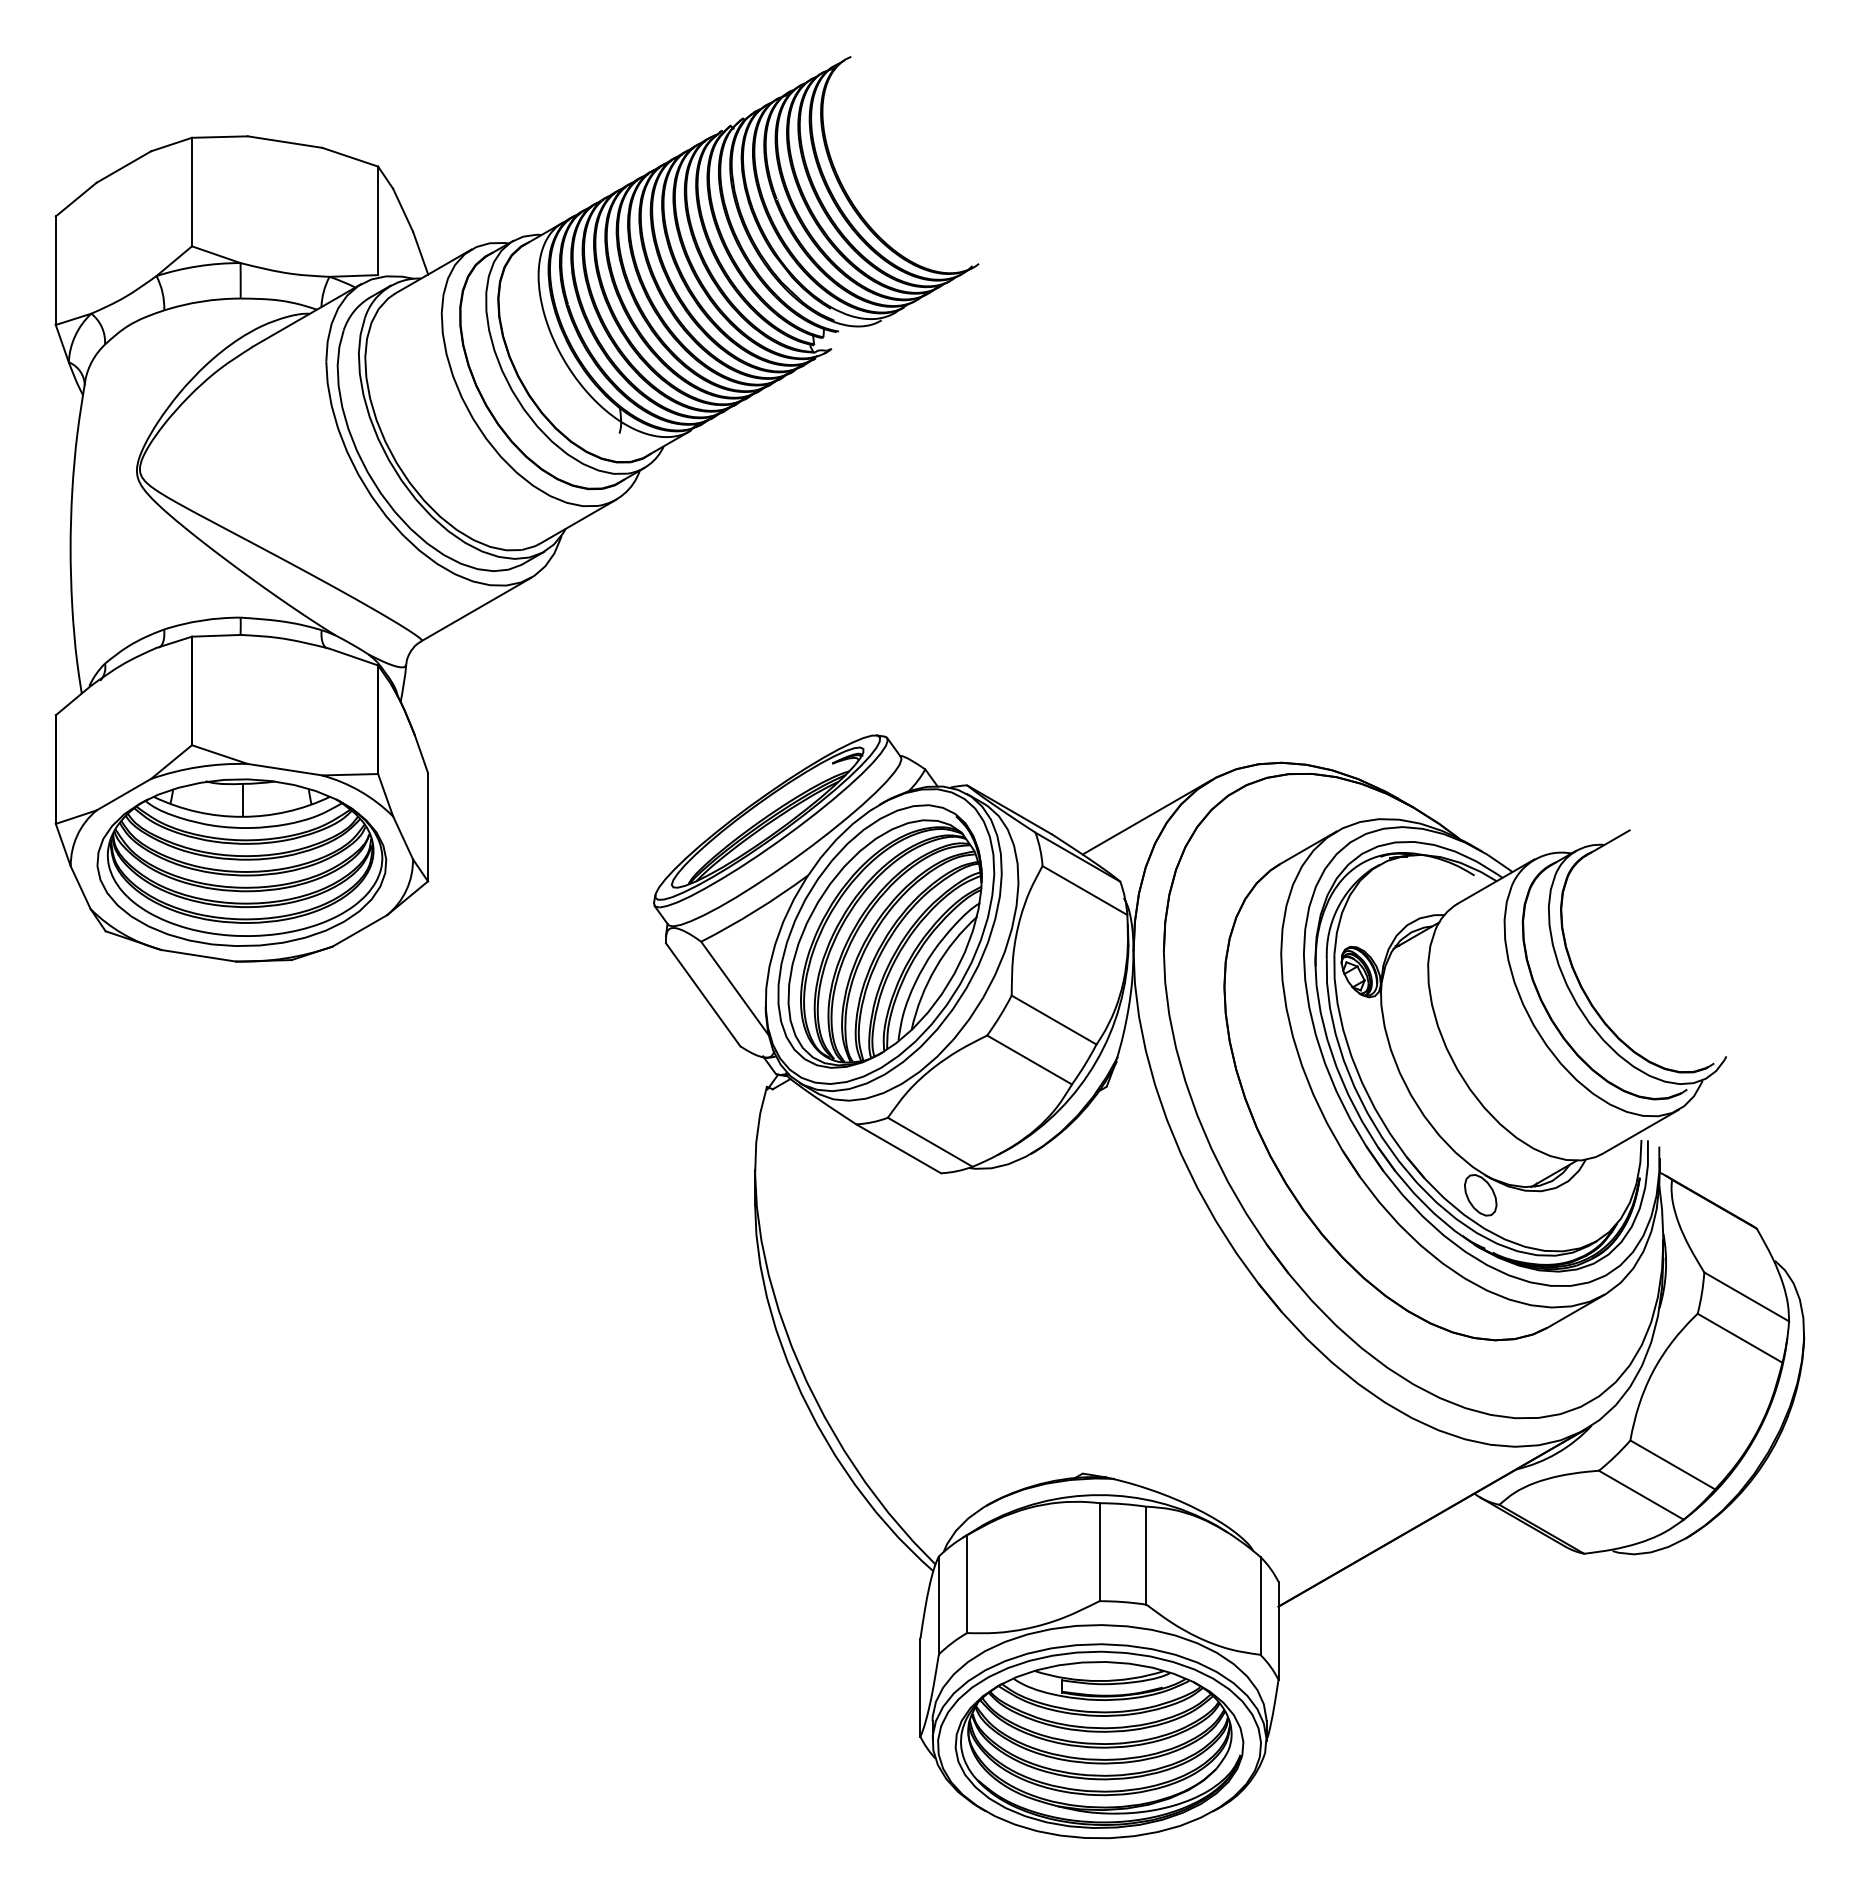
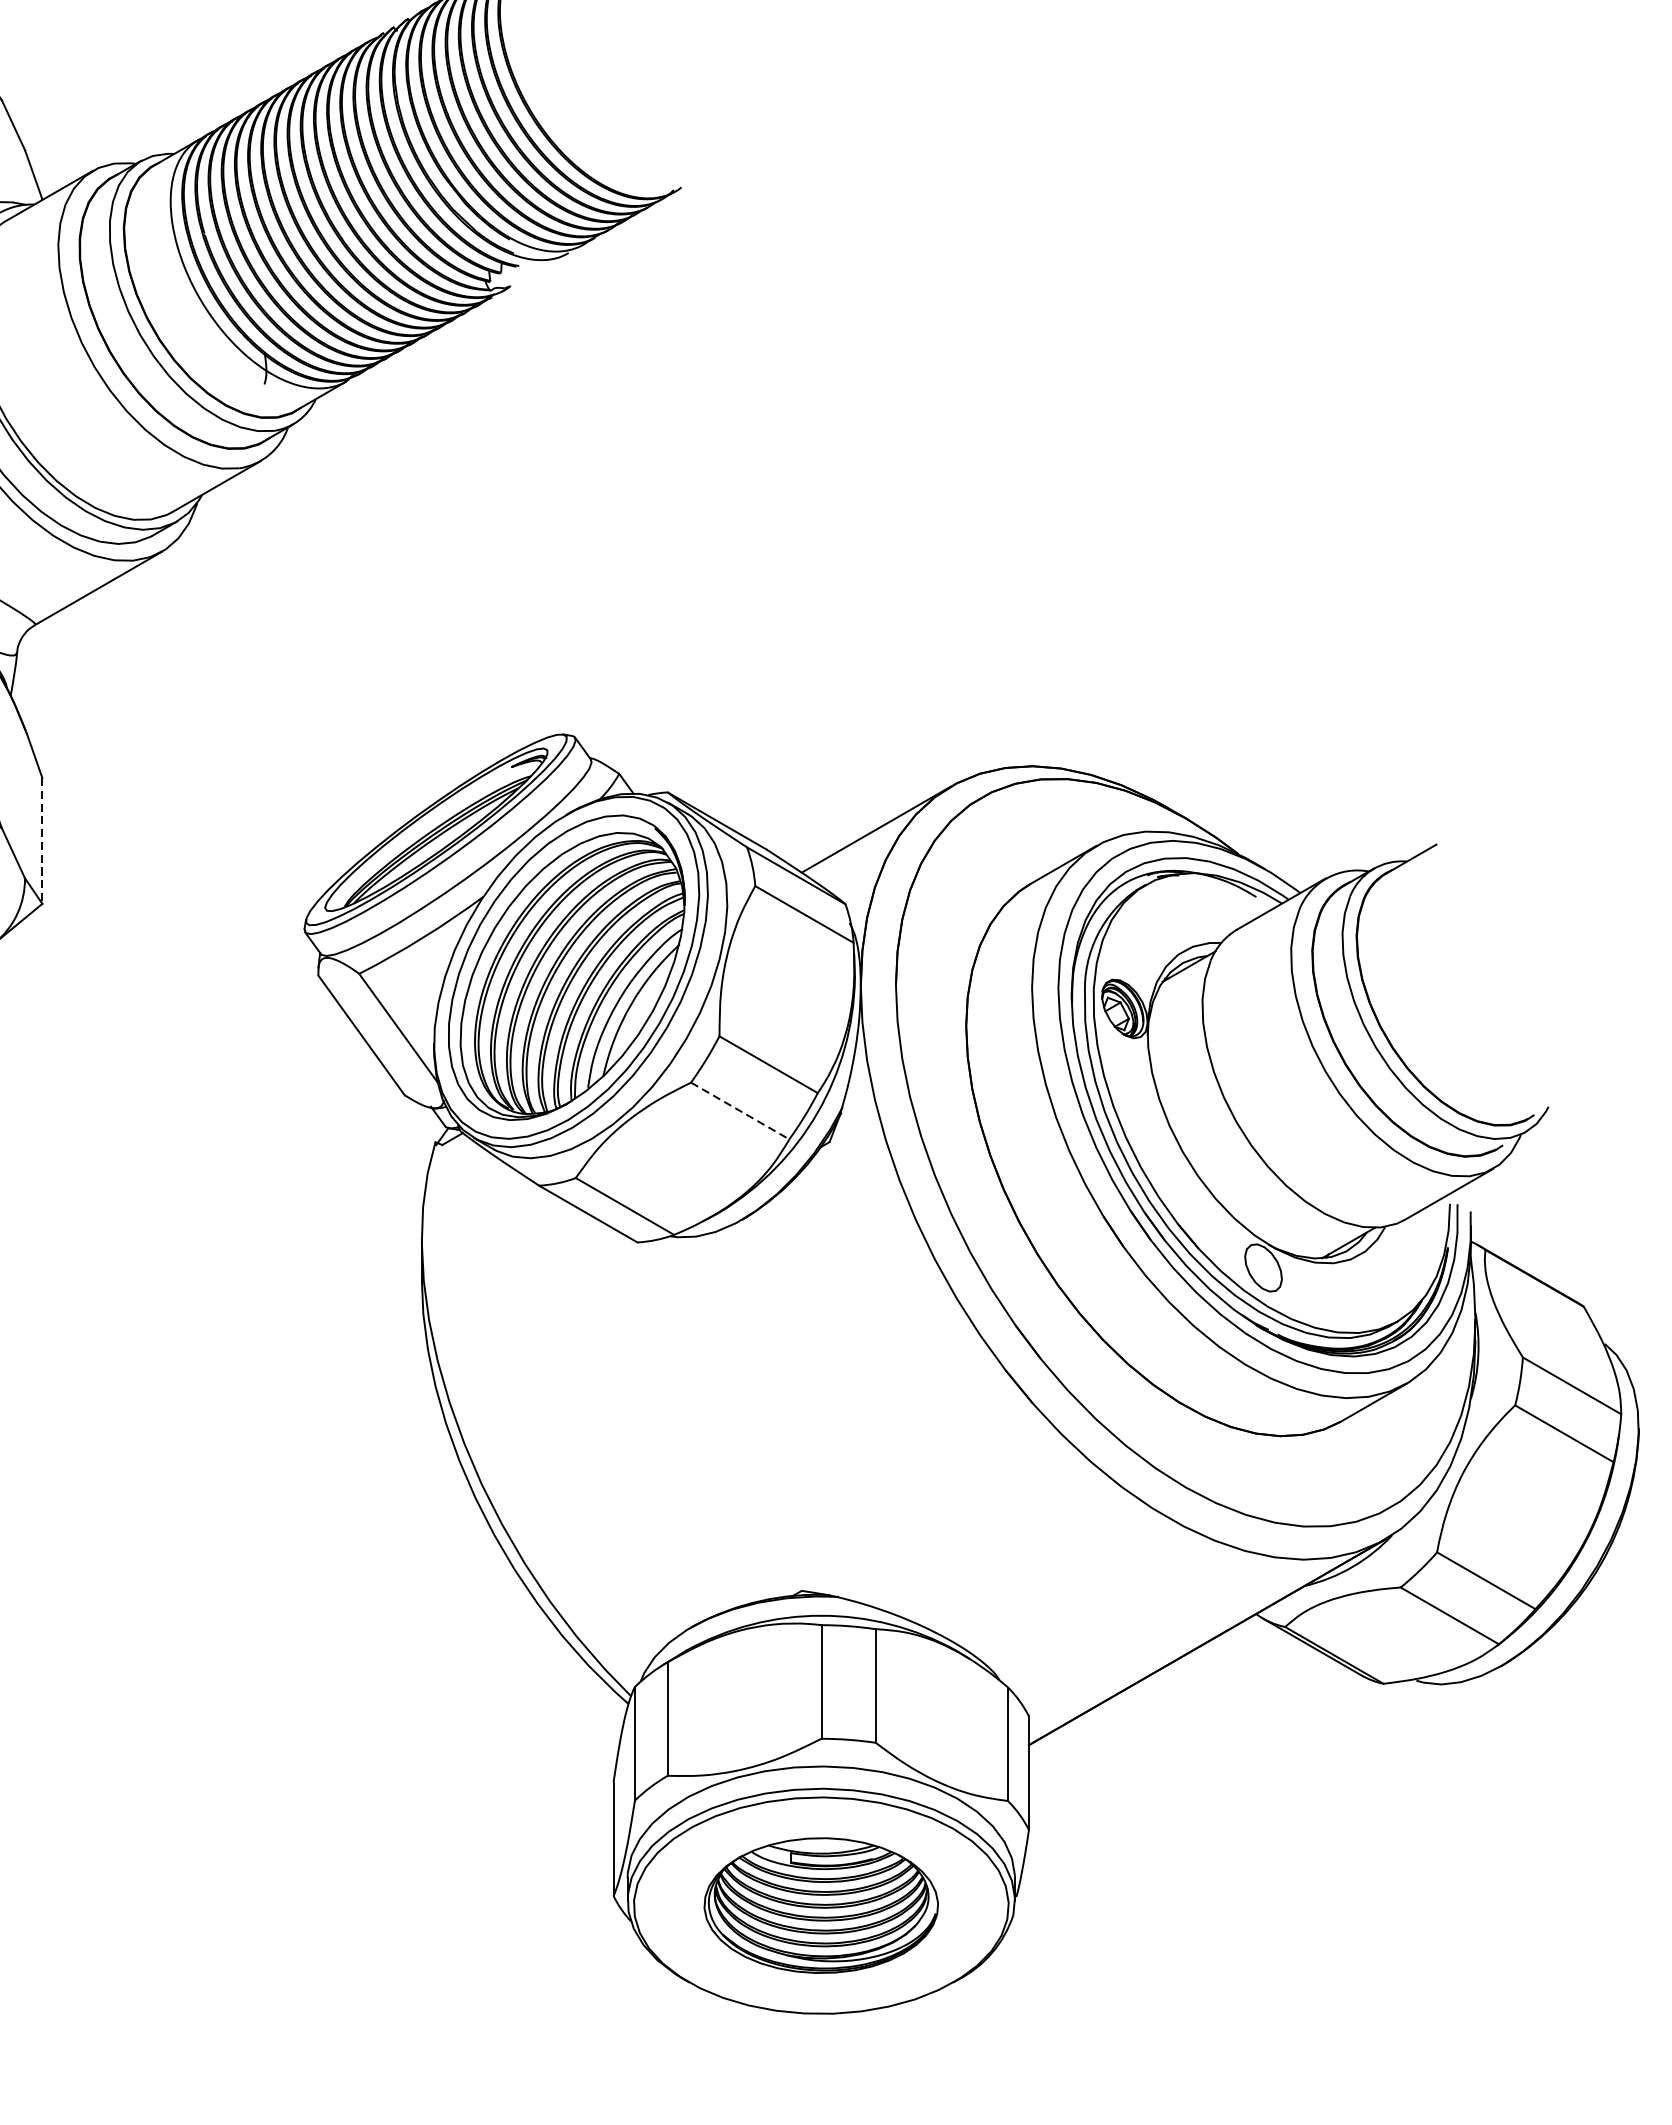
line: (428, 827) -> (42, 841), solid -> dashed
line: (1029, 1060) -> (740, 1111), solid -> dashed
part: (1099, 1744) -> (821, 1905), size x0.7

